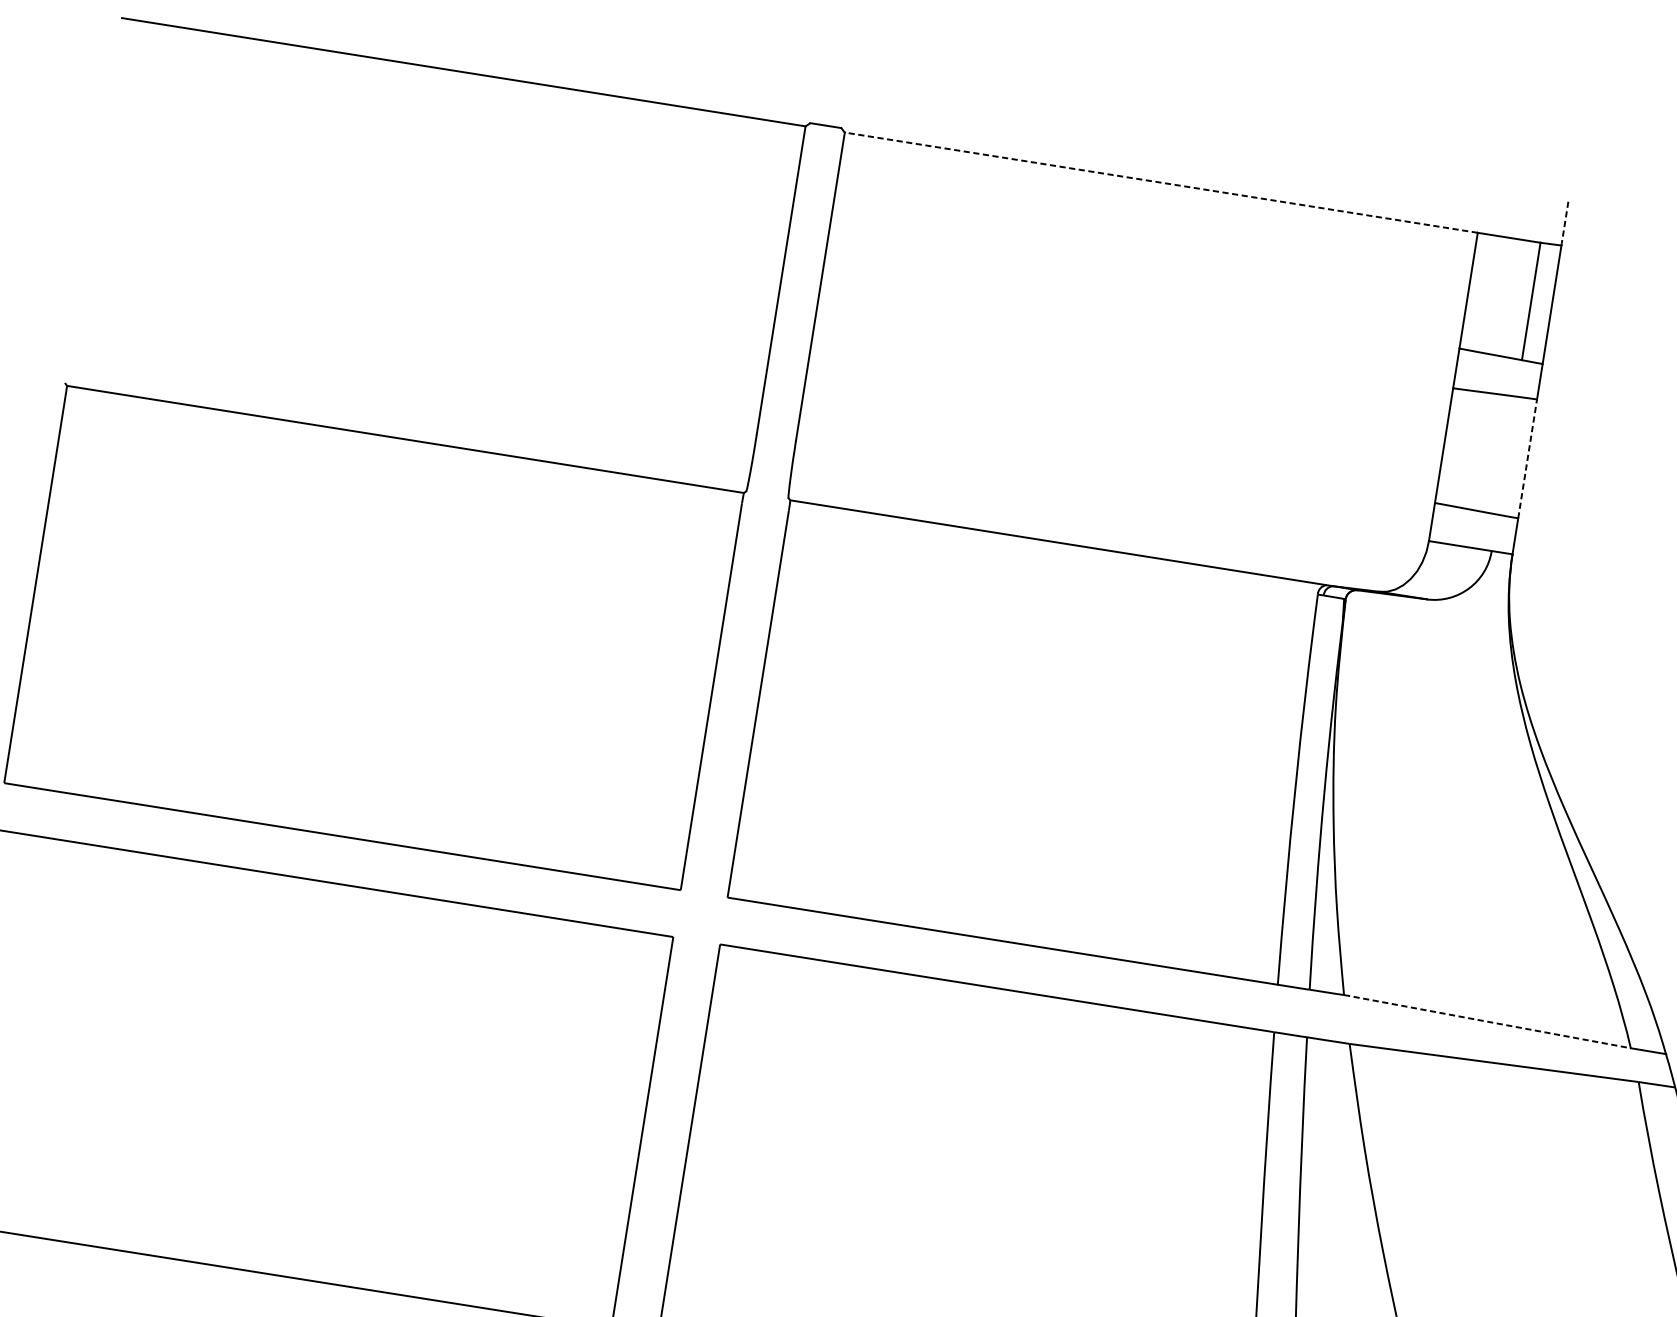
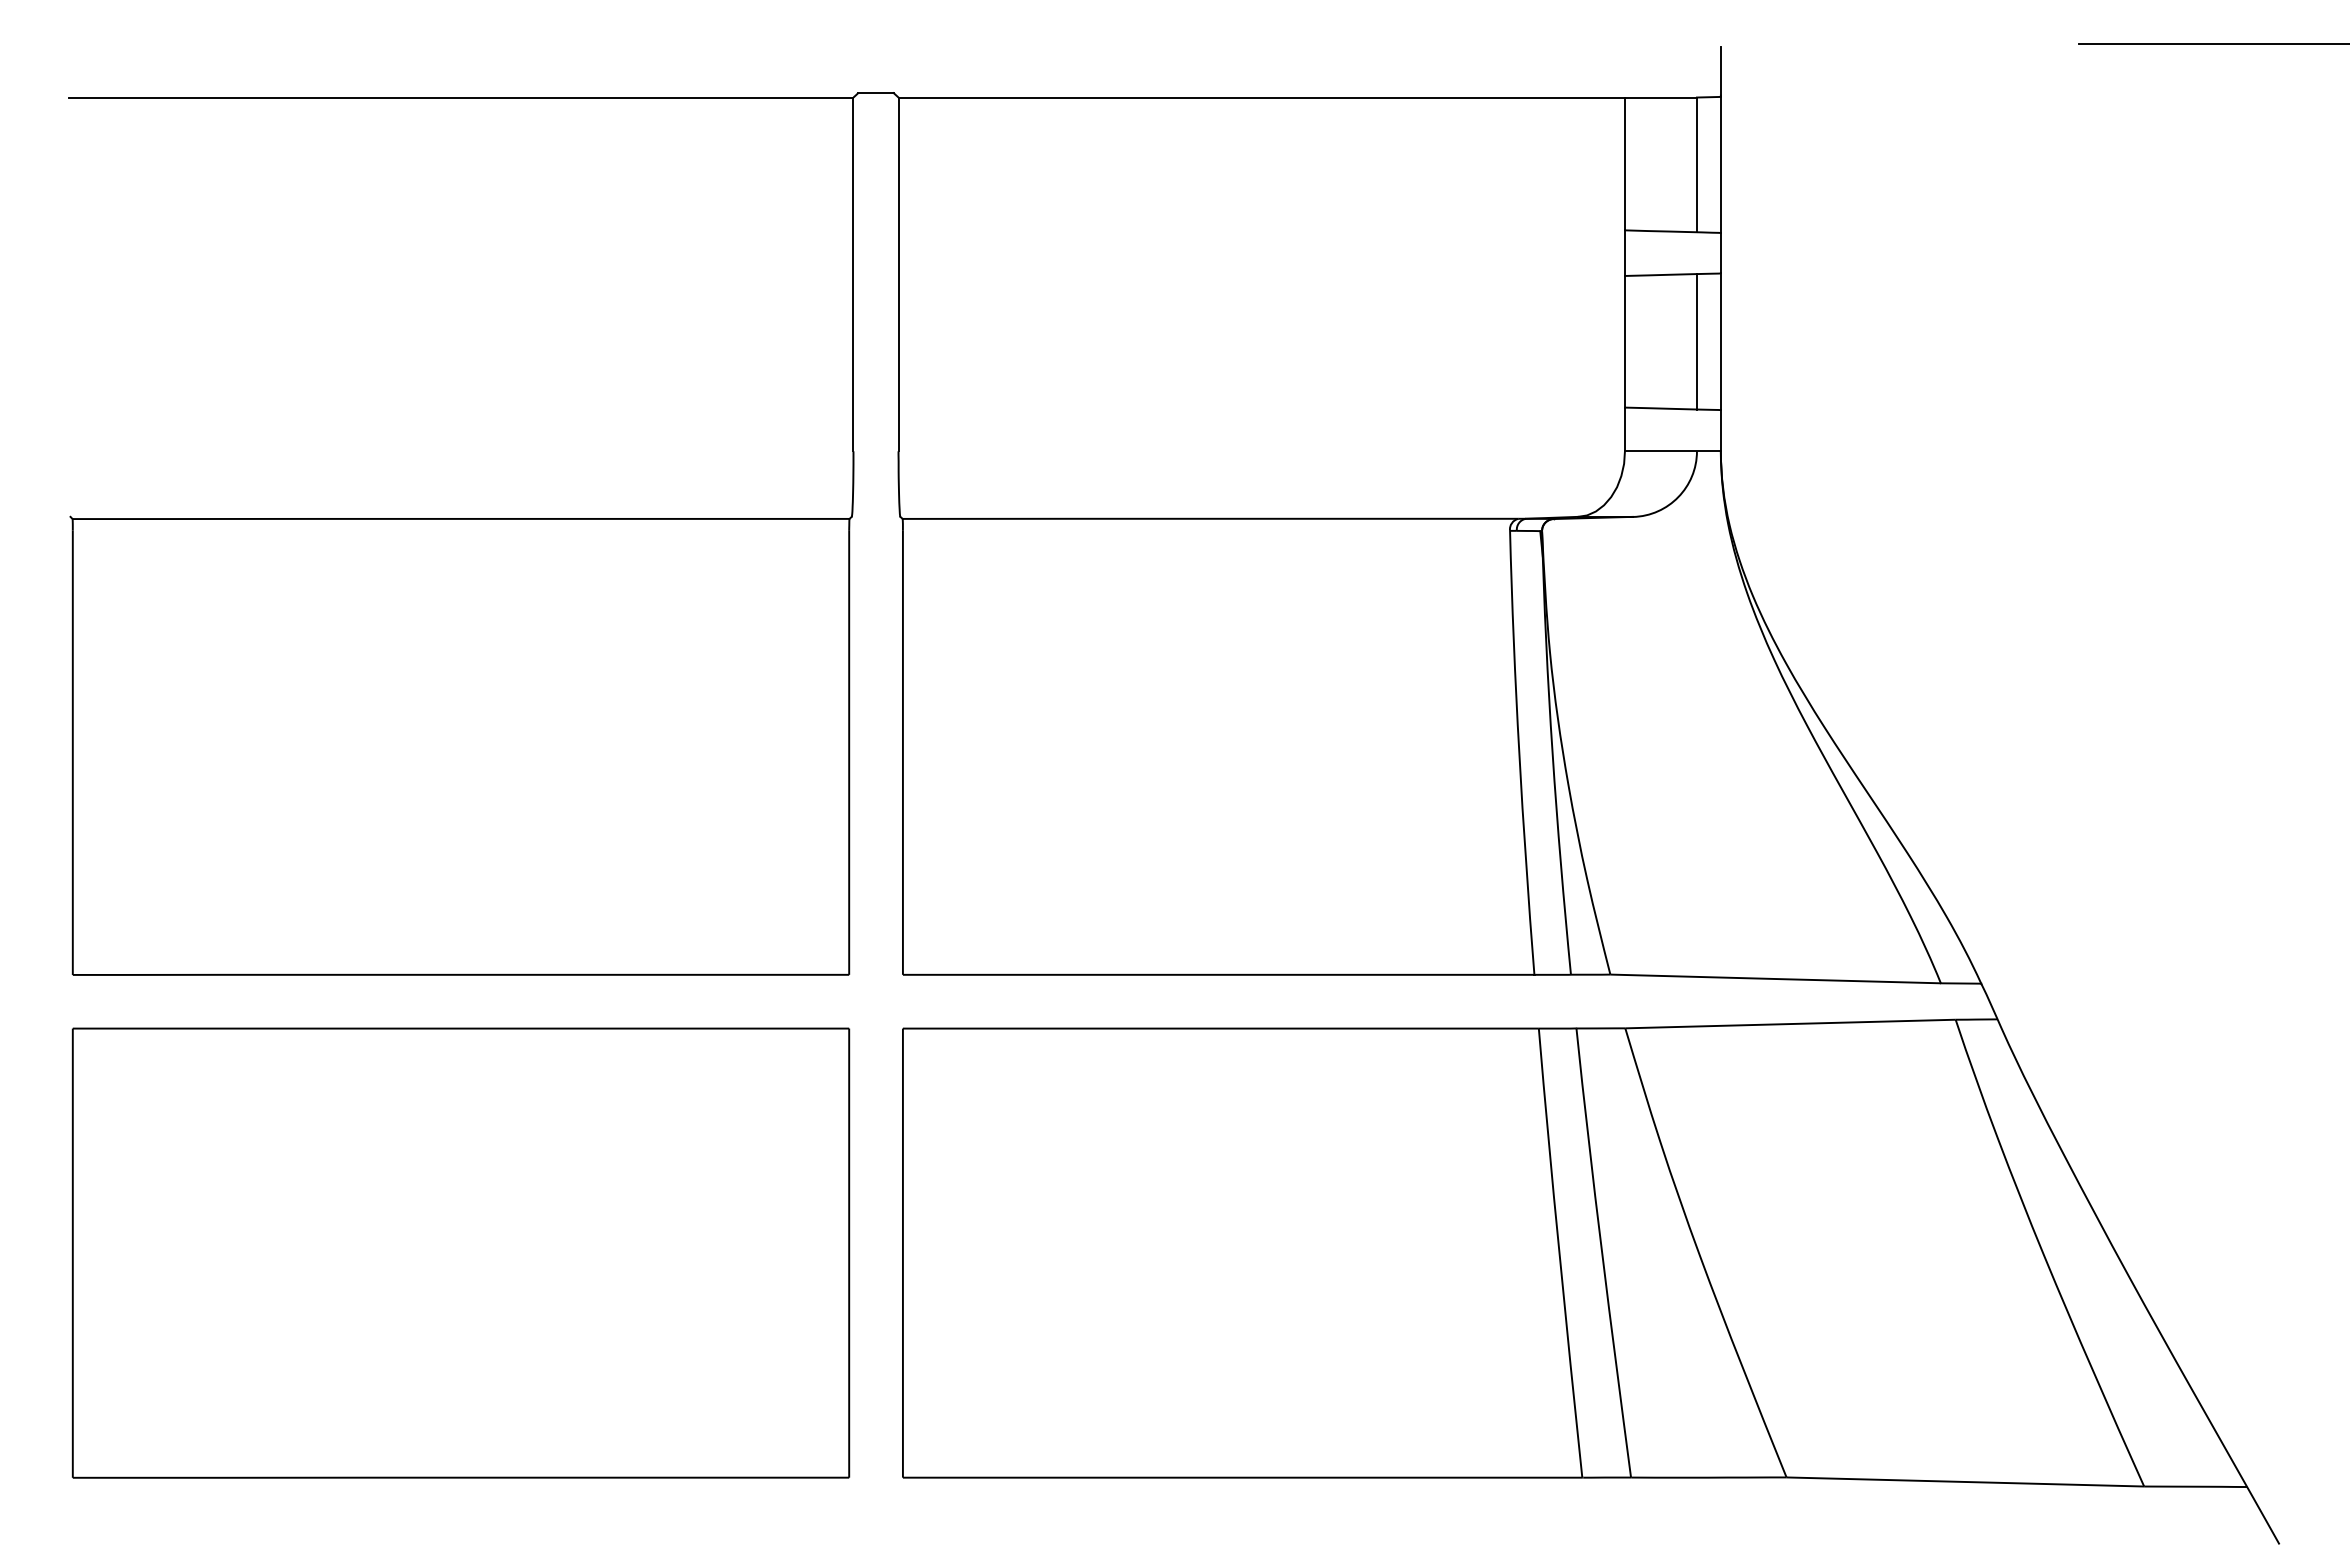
line: (1161, 182) -> (1261, 97), dashed -> solid
line: (1564, 223) -> (1720, 71), dashed -> solid
line: (1506, 455) -> (1696, 341), added
line: (1527, 458) -> (1720, 341), dashed -> solid
line: (1487, 1022) -> (1775, 979), dashed -> solid

